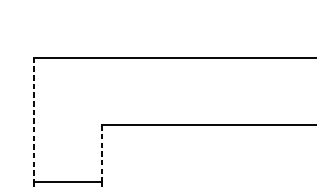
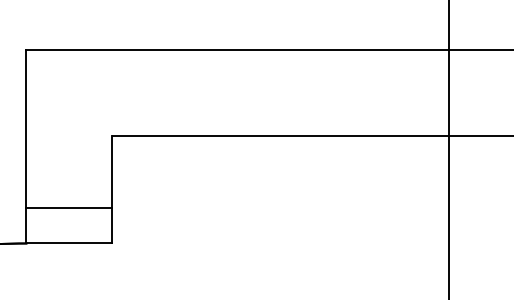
line: (34, 119) -> (26, 128), dashed -> solid
line: (101, 153) -> (112, 171), dashed -> solid

